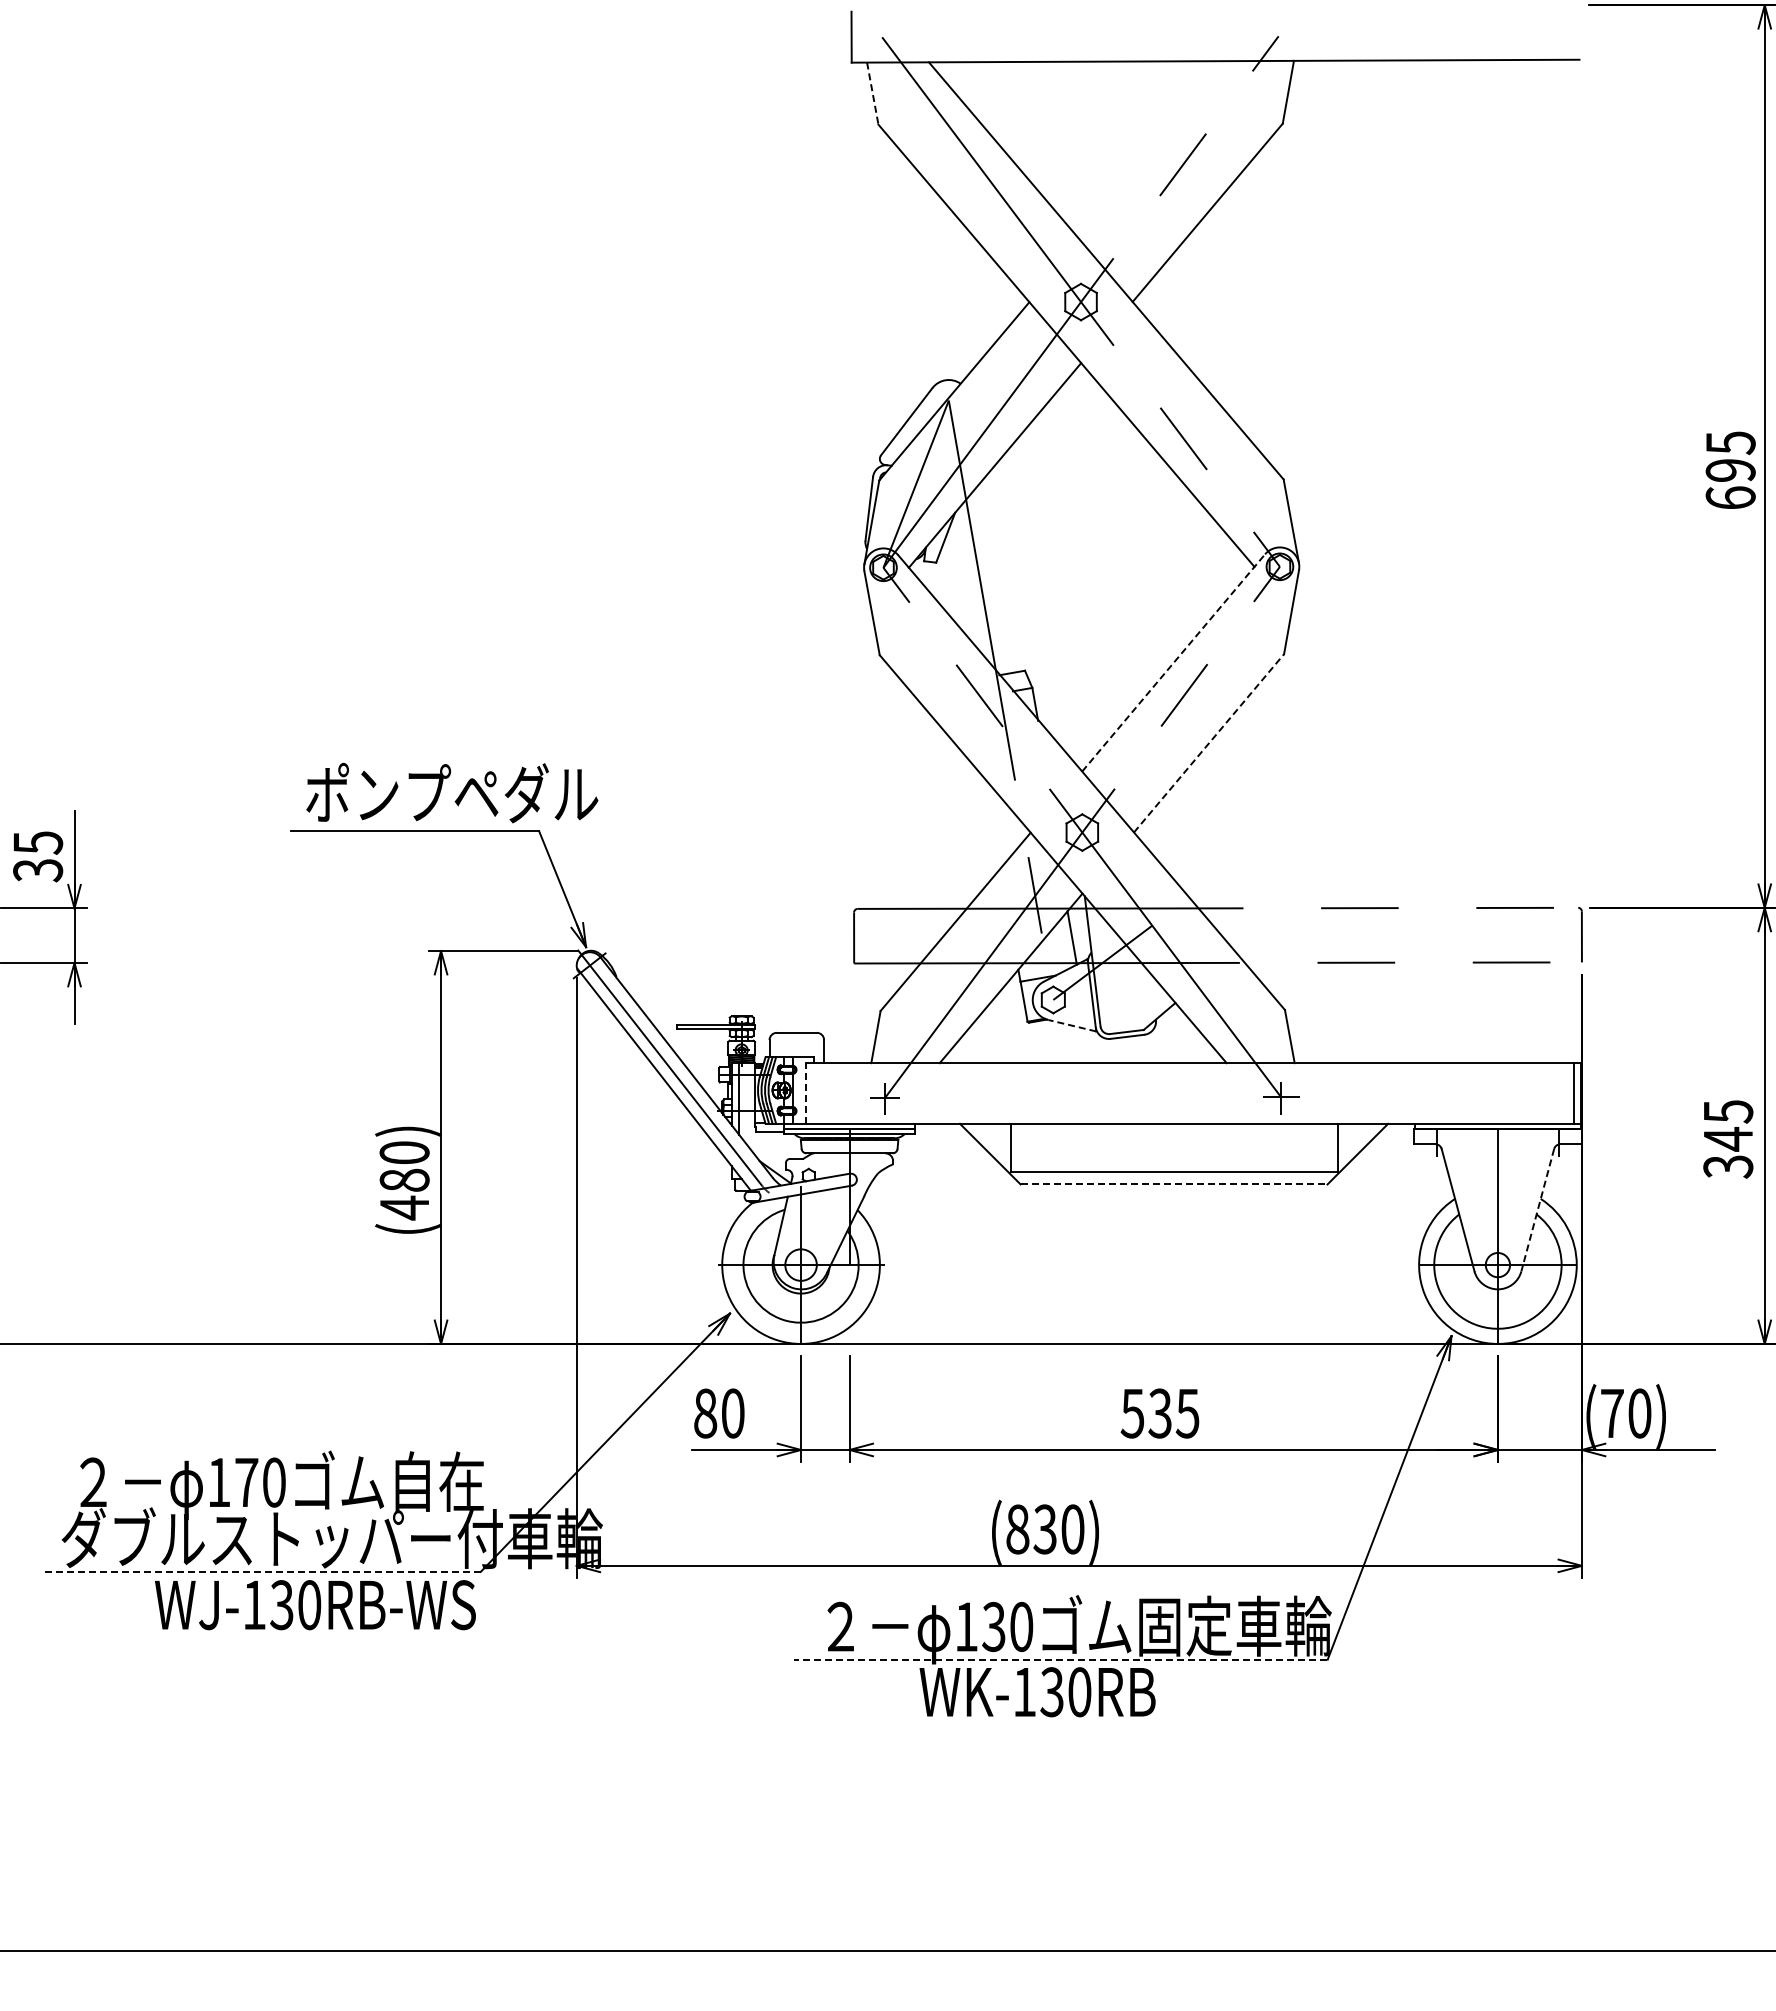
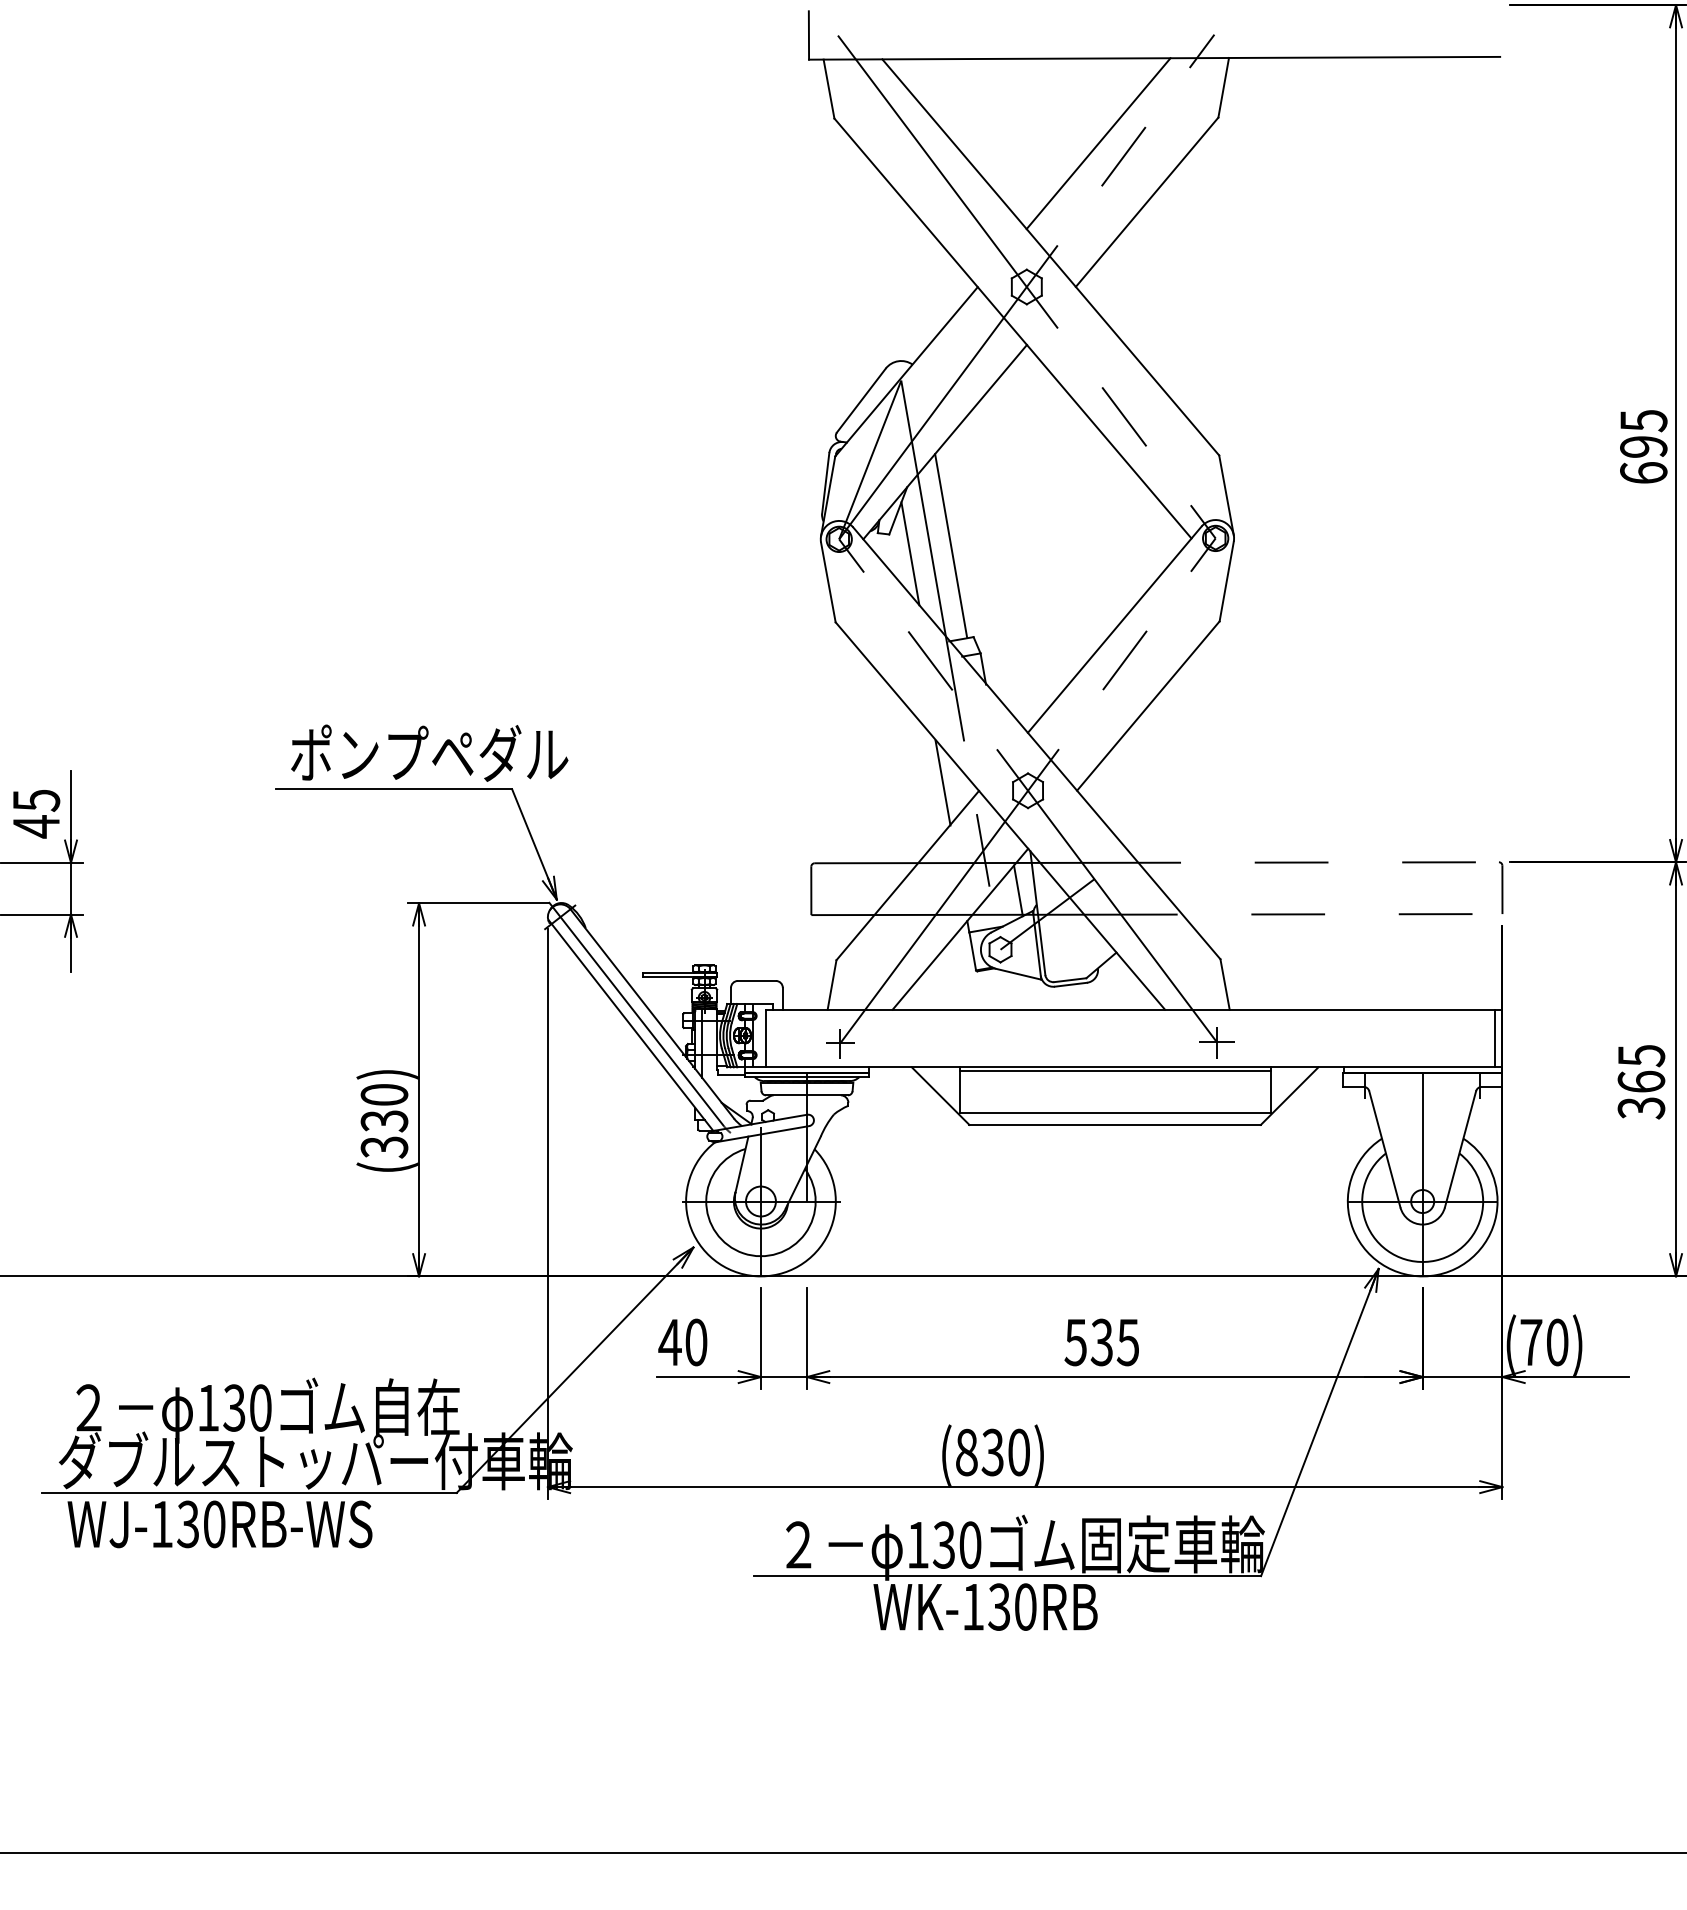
line: (872, 93) -> (828, 88), dashed -> solid
line: (1156, 151) -> (1098, 144), added
line: (1001, 574) -> (951, 545), added
line: (958, 582) -> (910, 553), added
line: (1173, 662) -> (1114, 629), dashed -> solid
line: (1209, 743) -> (1148, 706), dashed -> solid
line: (992, 824) -> (942, 783), added
text: (38, 870) -> (36, 826), 35 -> 45
line: (1072, 1025) -> (1018, 973), dashed -> solid
line: (805, 1092) -> (765, 1037), dashed -> solid
line: (1174, 1127) -> (1115, 1070), added
text: (1728, 1139) -> (1641, 1082), 345 -> 365
line: (1174, 1184) -> (1115, 1124), dashed -> solid
text: (404, 1194) -> (384, 1134), (480) -> (330)
line: (1537, 1210) -> (1460, 1149), dashed -> solid
text: (705, 1413) -> (670, 1342), 80 -> 40
text: (246, 1482) -> (234, 1407), 170 -> 130
line: (261, 1571) -> (248, 1492), dashed -> solid
text: (315, 1605) -> (220, 1524), moved
line: (1060, 1659) -> (1007, 1576), dashed -> solid

